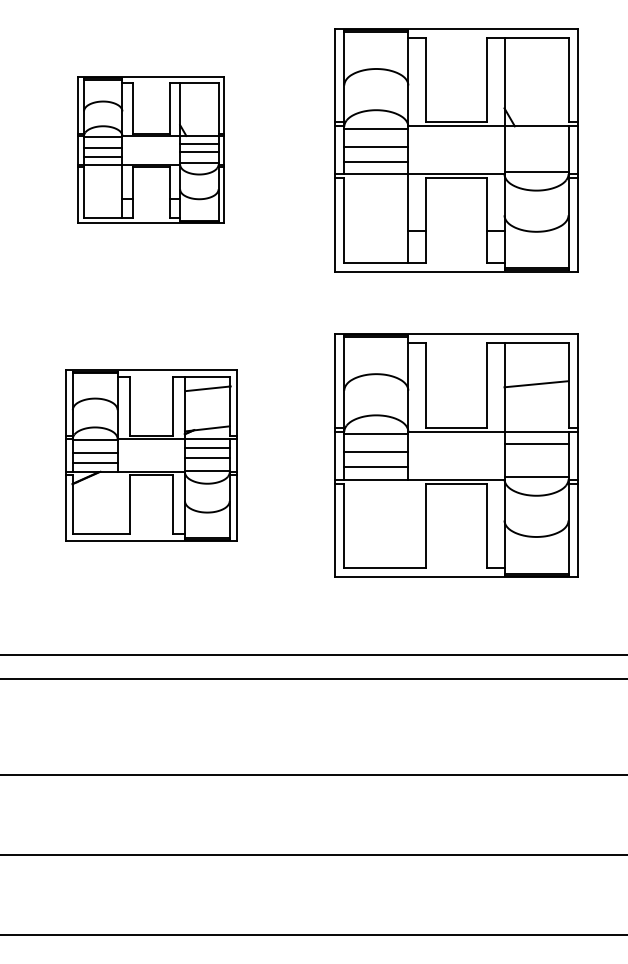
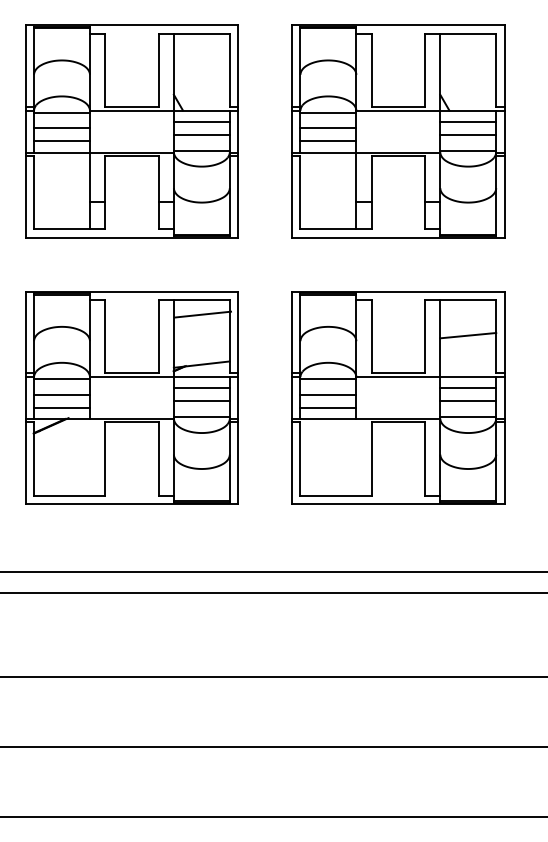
line: (536, 138) -> (468, 121), added
part: (150, 150) -> (131, 131), size x1.67
line: (536, 153) -> (468, 134), added
part: (150, 455) -> (131, 397), size x1.43
line: (536, 458) -> (468, 400), added

